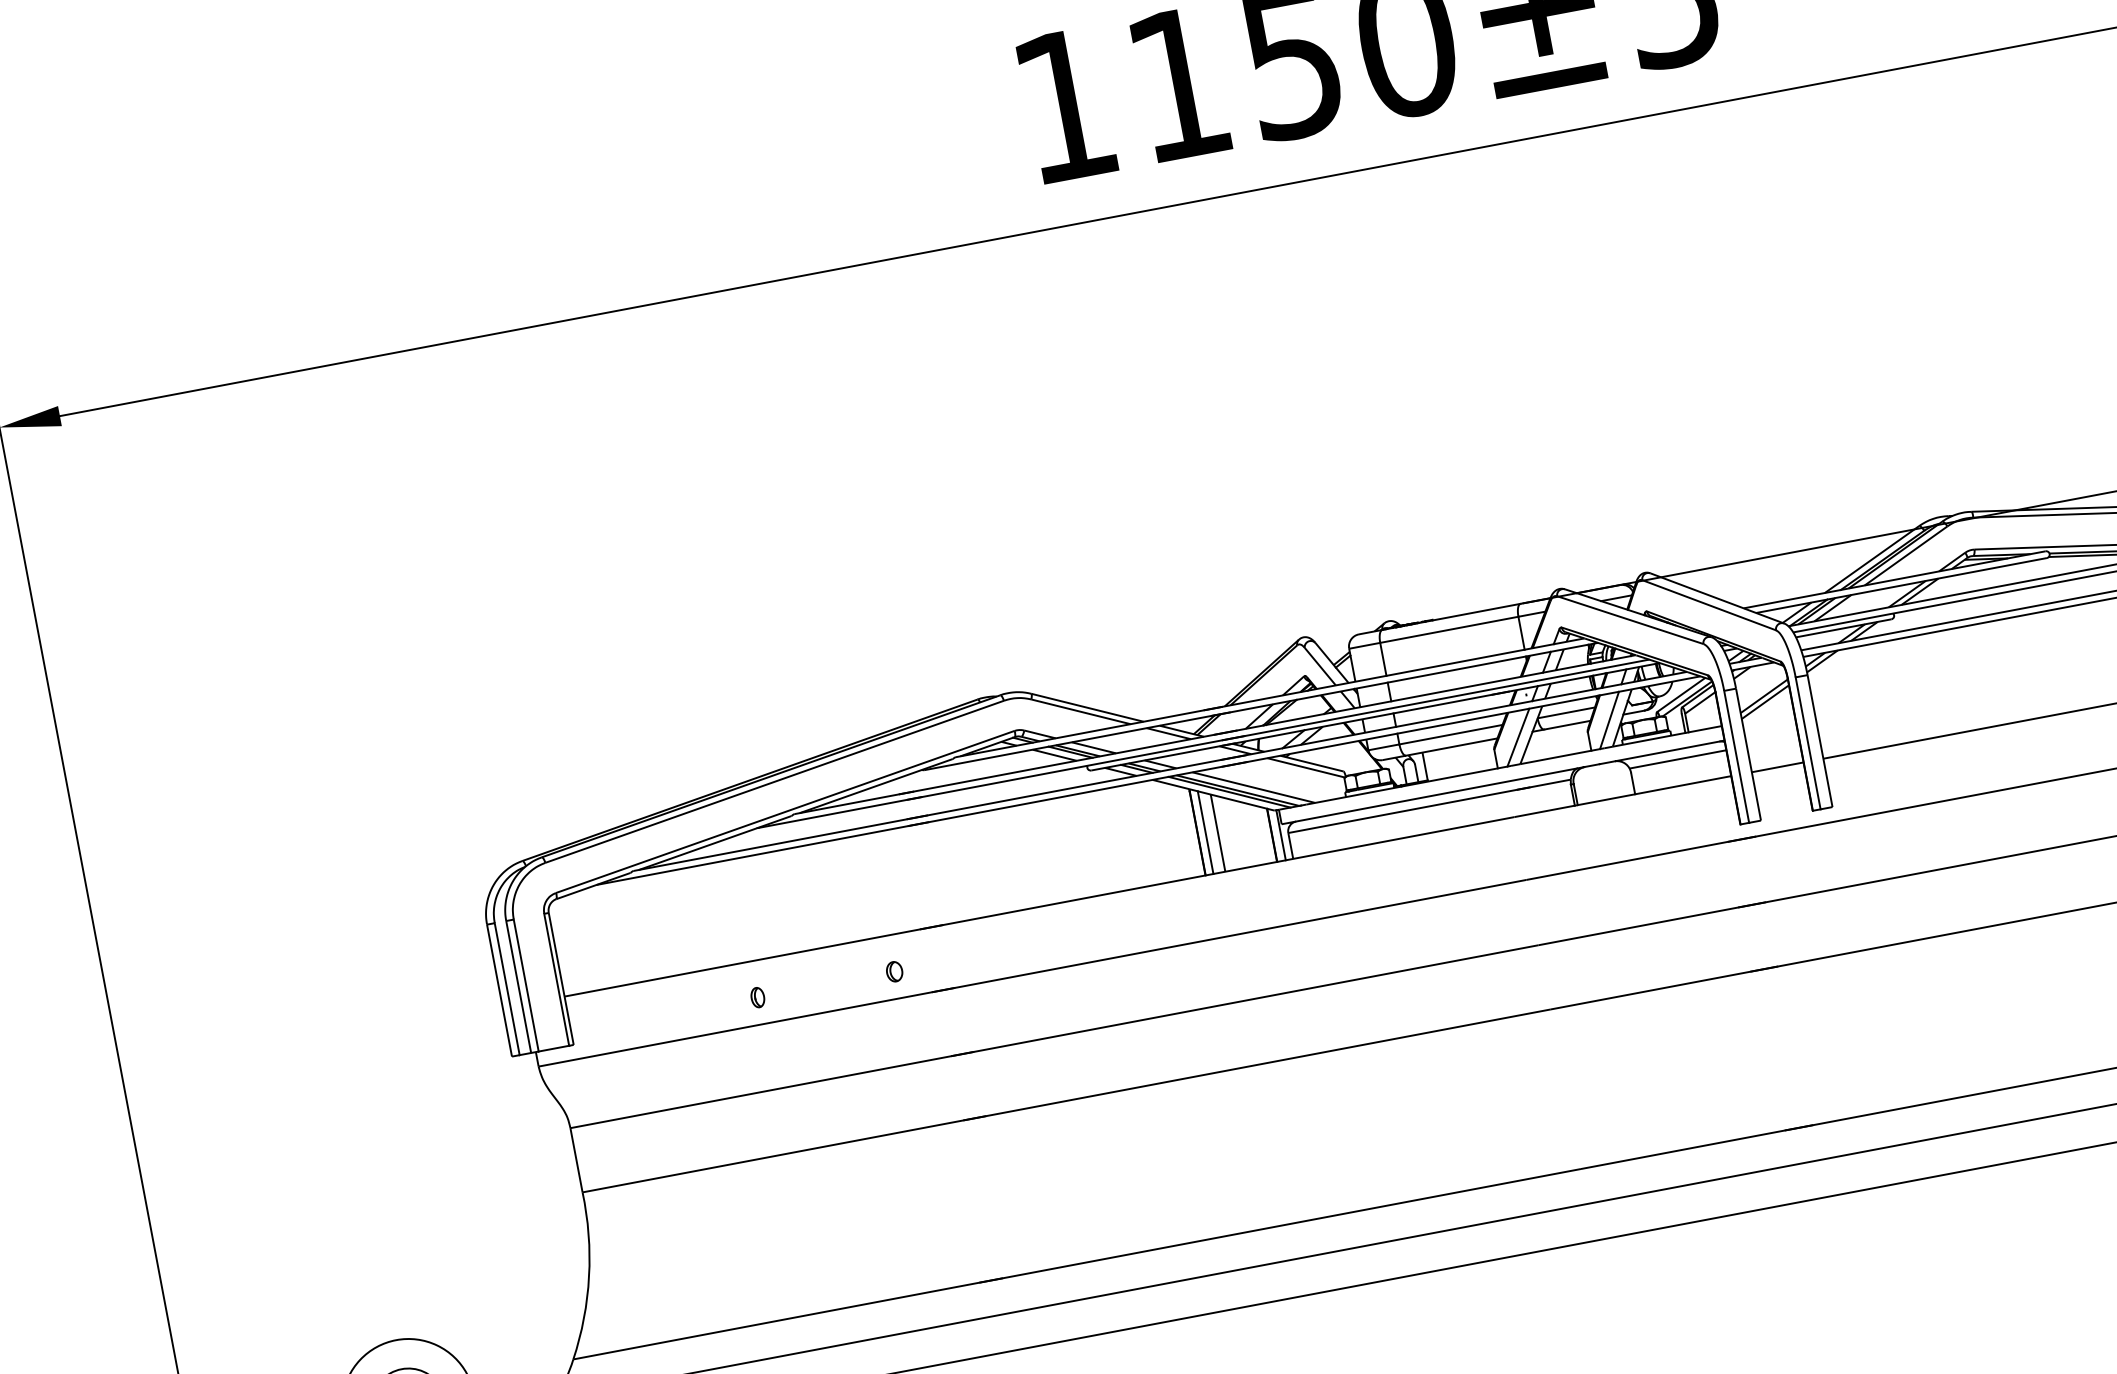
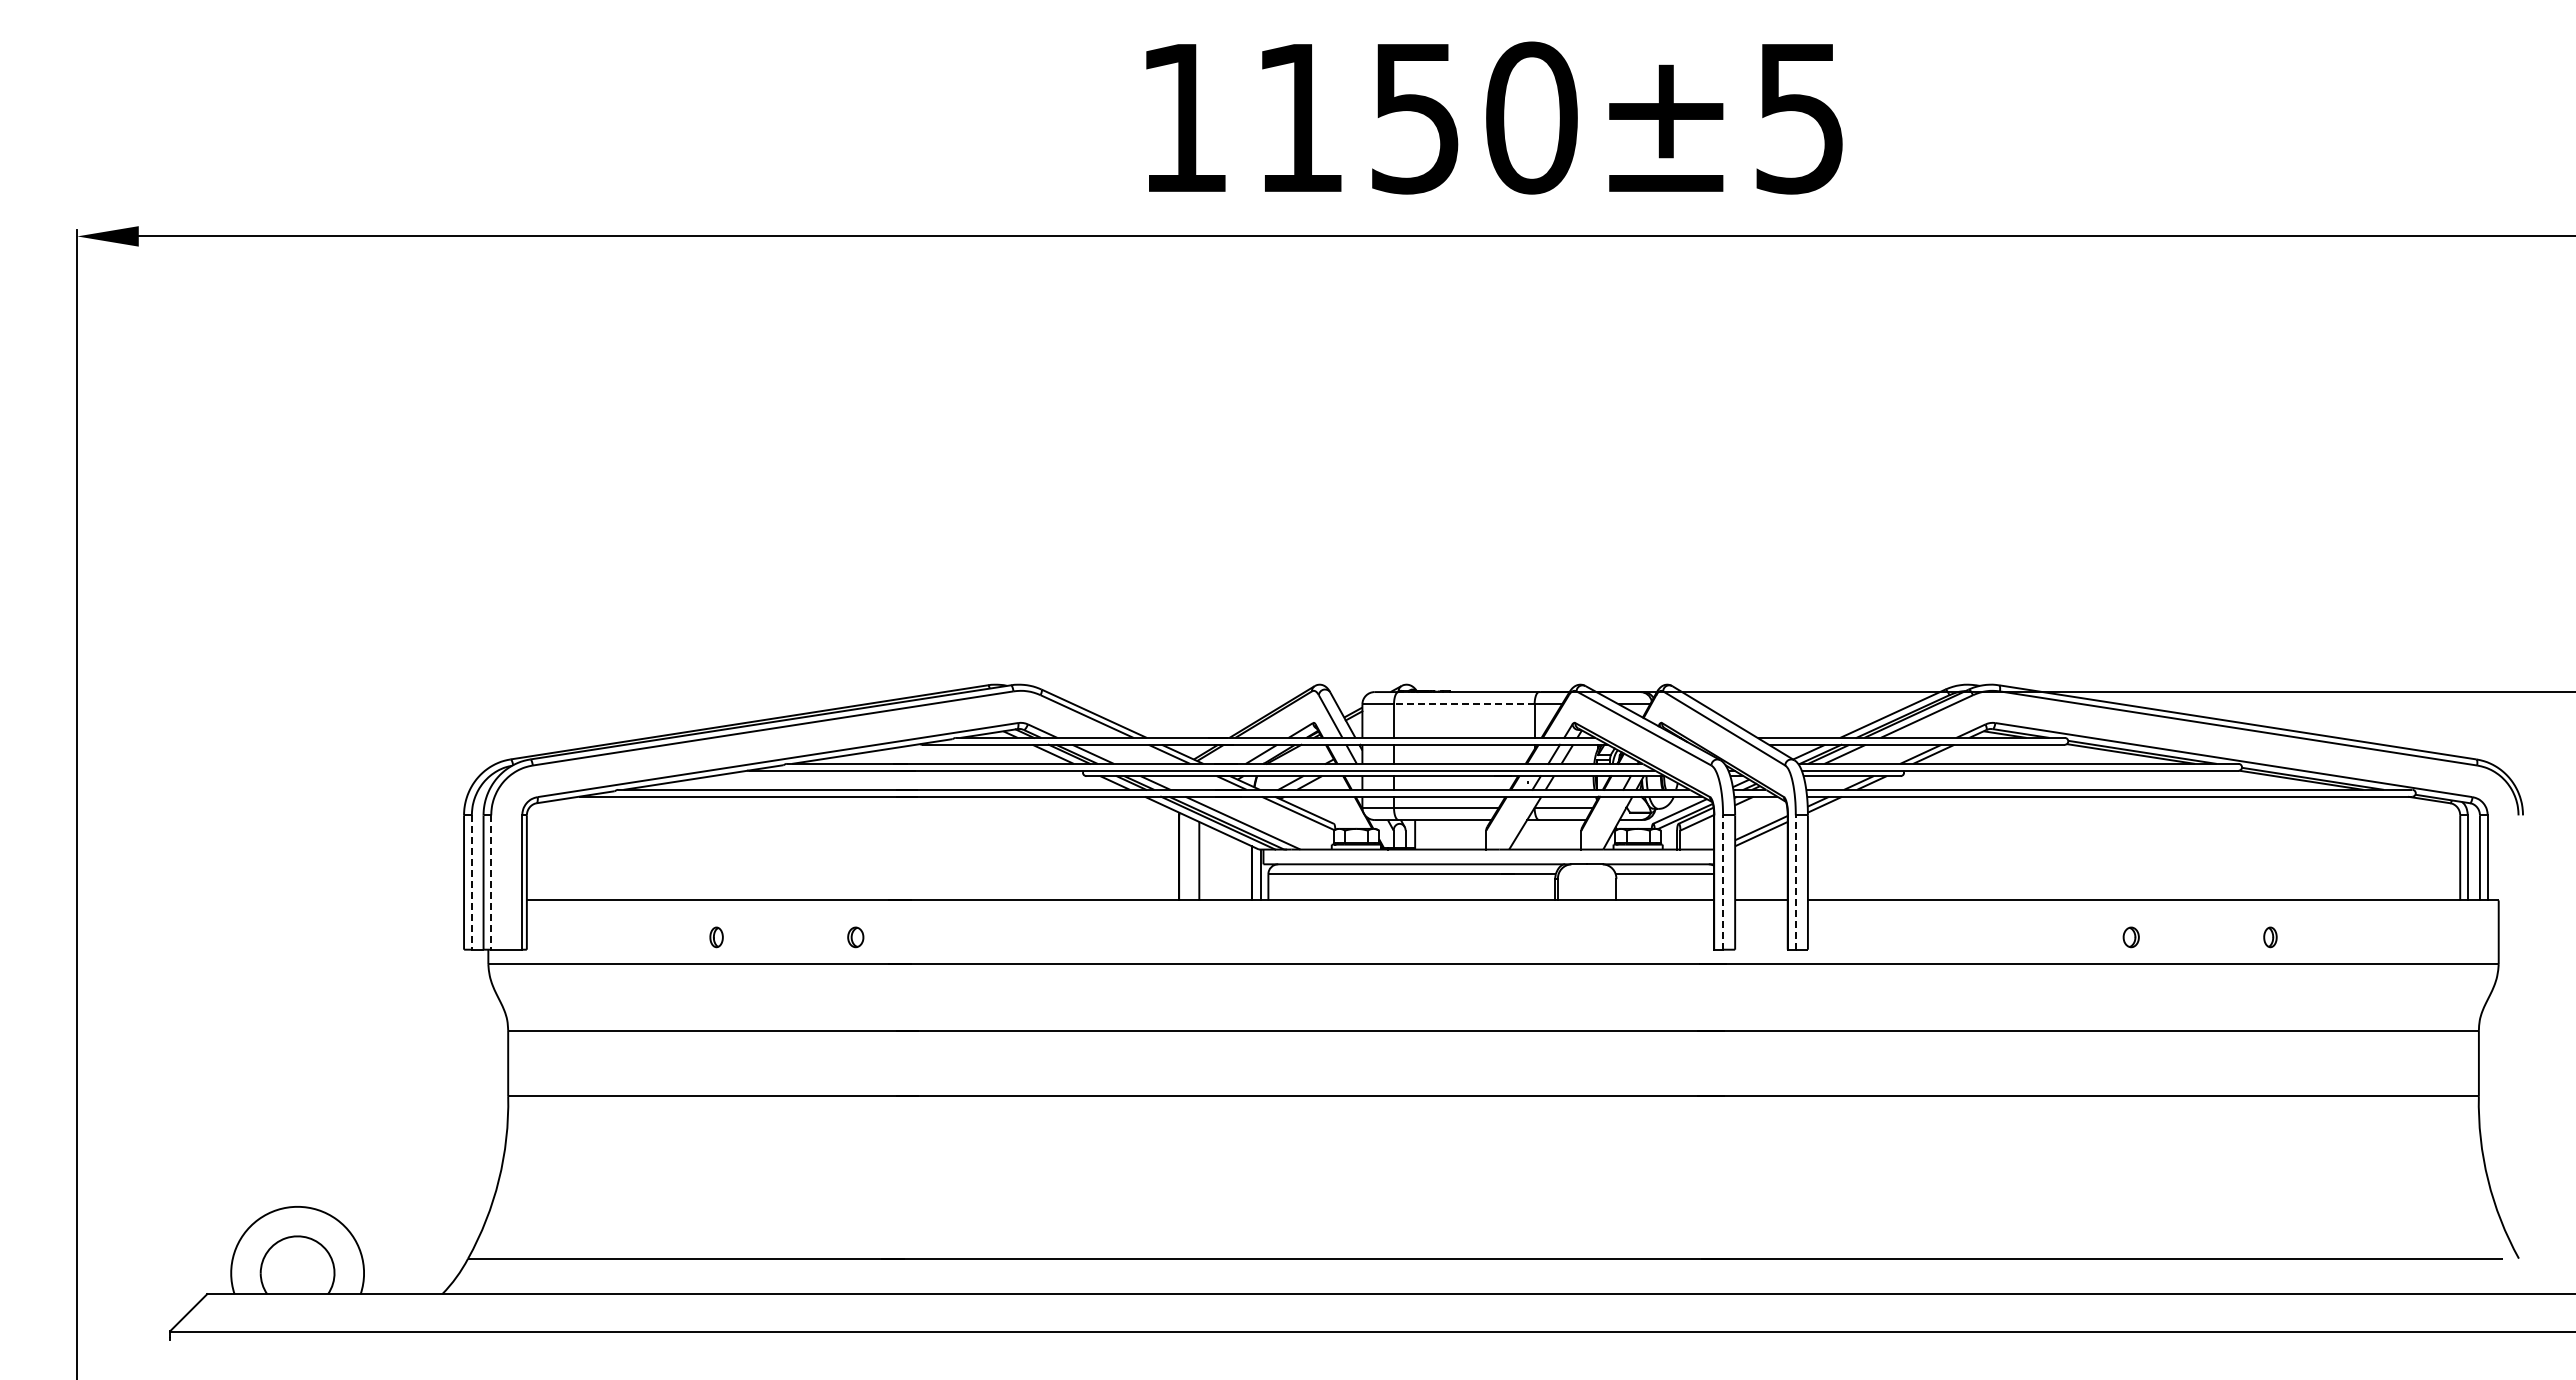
line: (1448, 630) -> (1463, 704), solid -> dashed
line: (1609, 719) -> (1604, 822), removed
line: (1518, 736) -> (1512, 822), removed
line: (1807, 743) -> (1795, 882), solid -> dashed
line: (1737, 756) -> (1723, 882), solid -> dashed
line: (1205, 832) -> (1187, 858), removed
line: (526, 986) -> (491, 883), solid -> dashed
line: (507, 990) -> (471, 883), solid -> dashed

